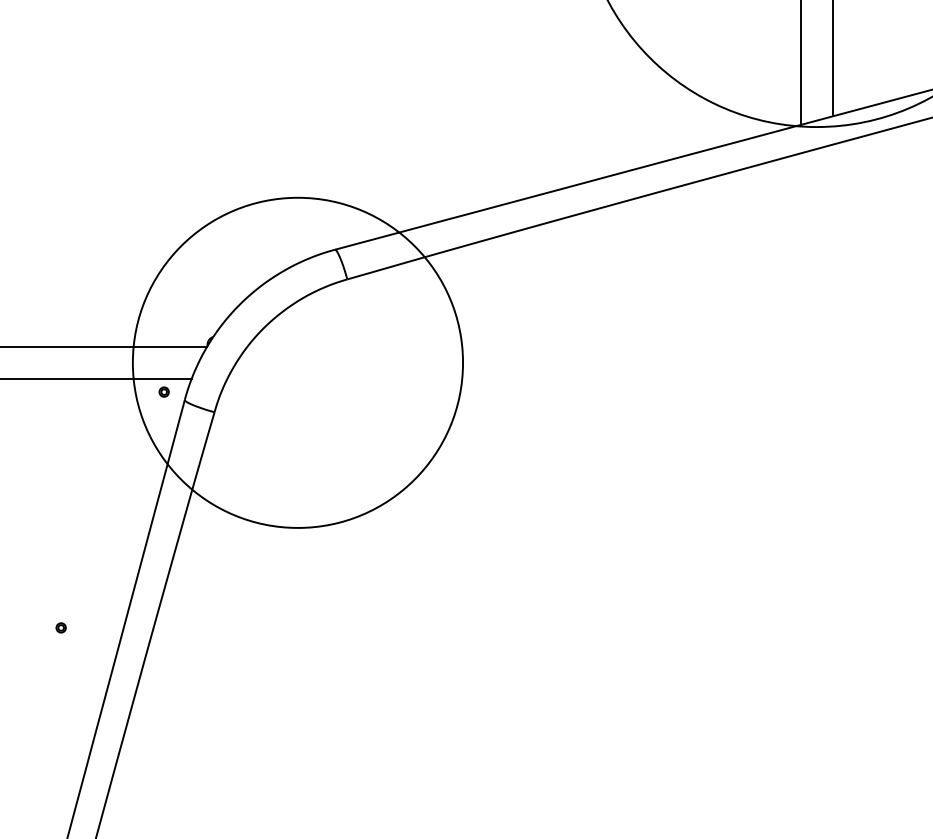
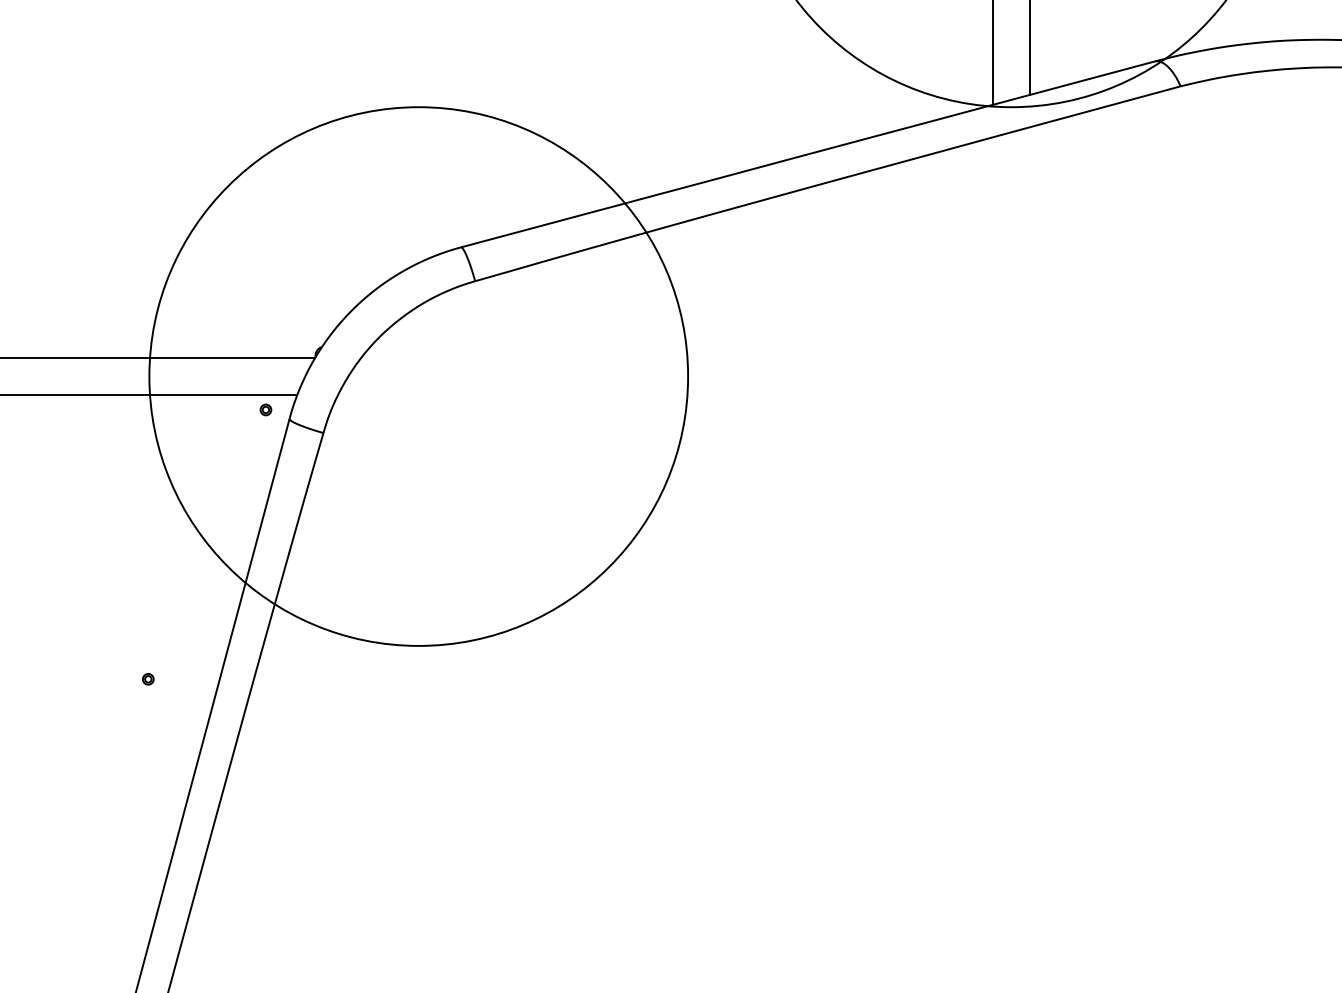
circle: (297, 362) -> (418, 376), size x1.43

